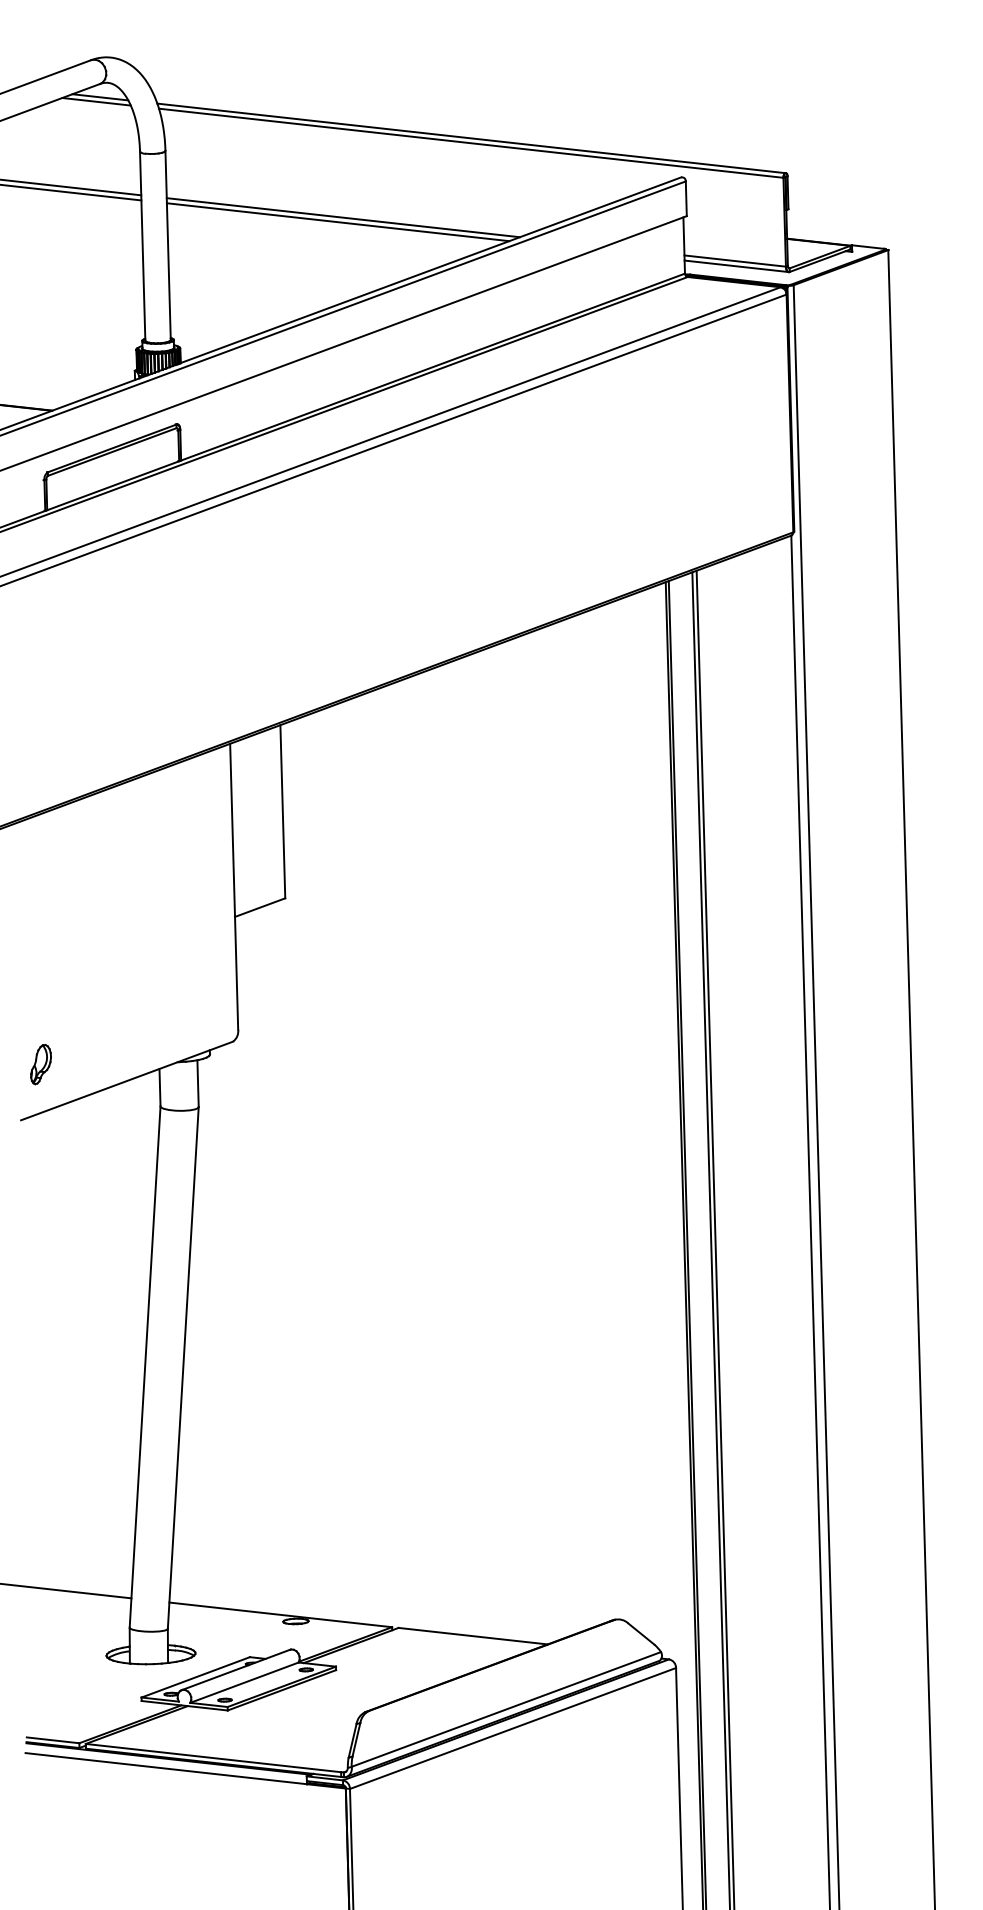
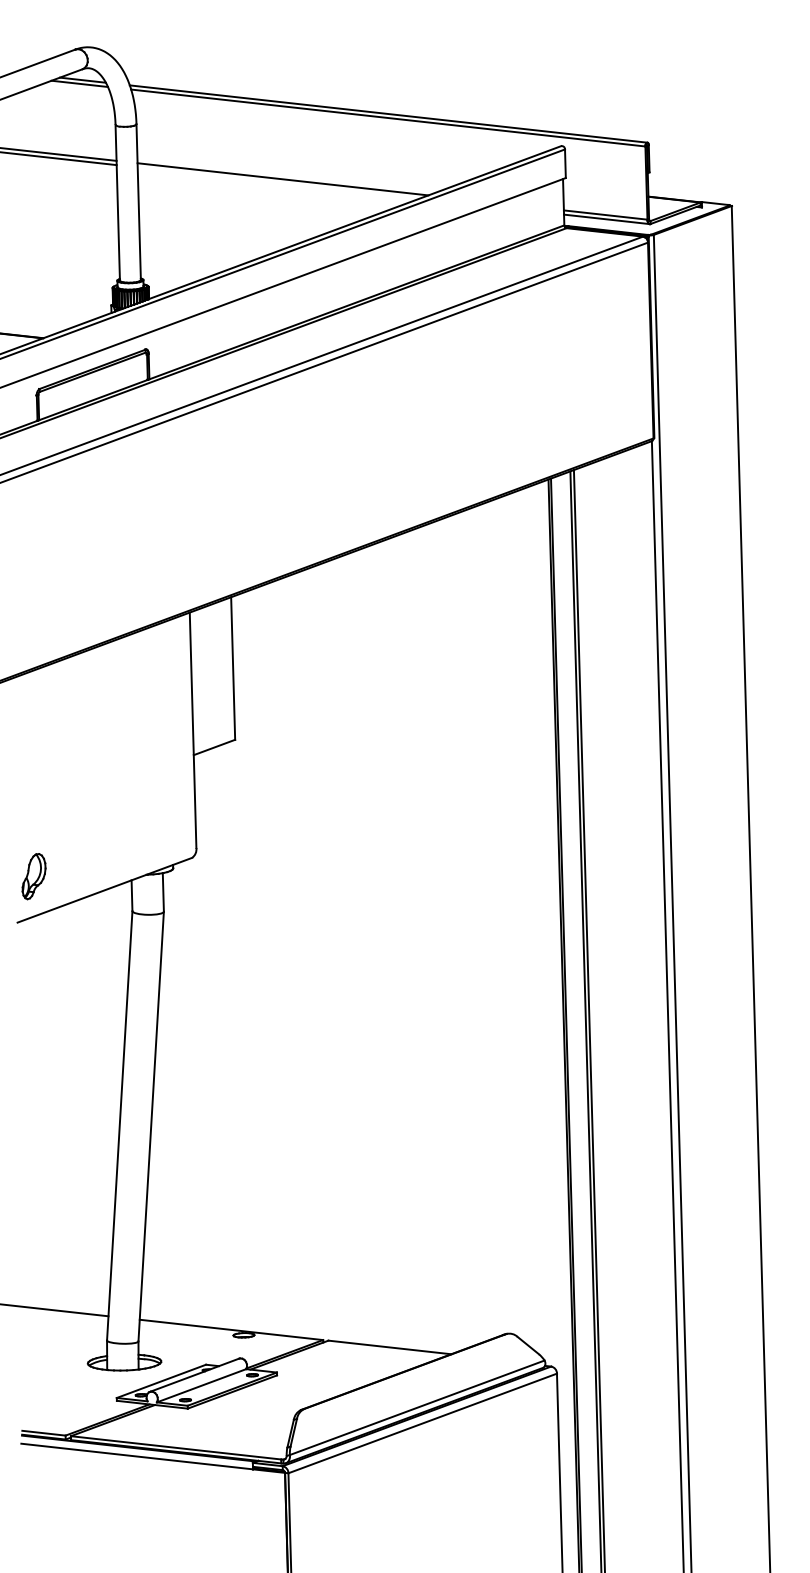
line: (337, 222) -> (278, 183), removed
part: (40, 1064) -> (33, 876), size x1.4

